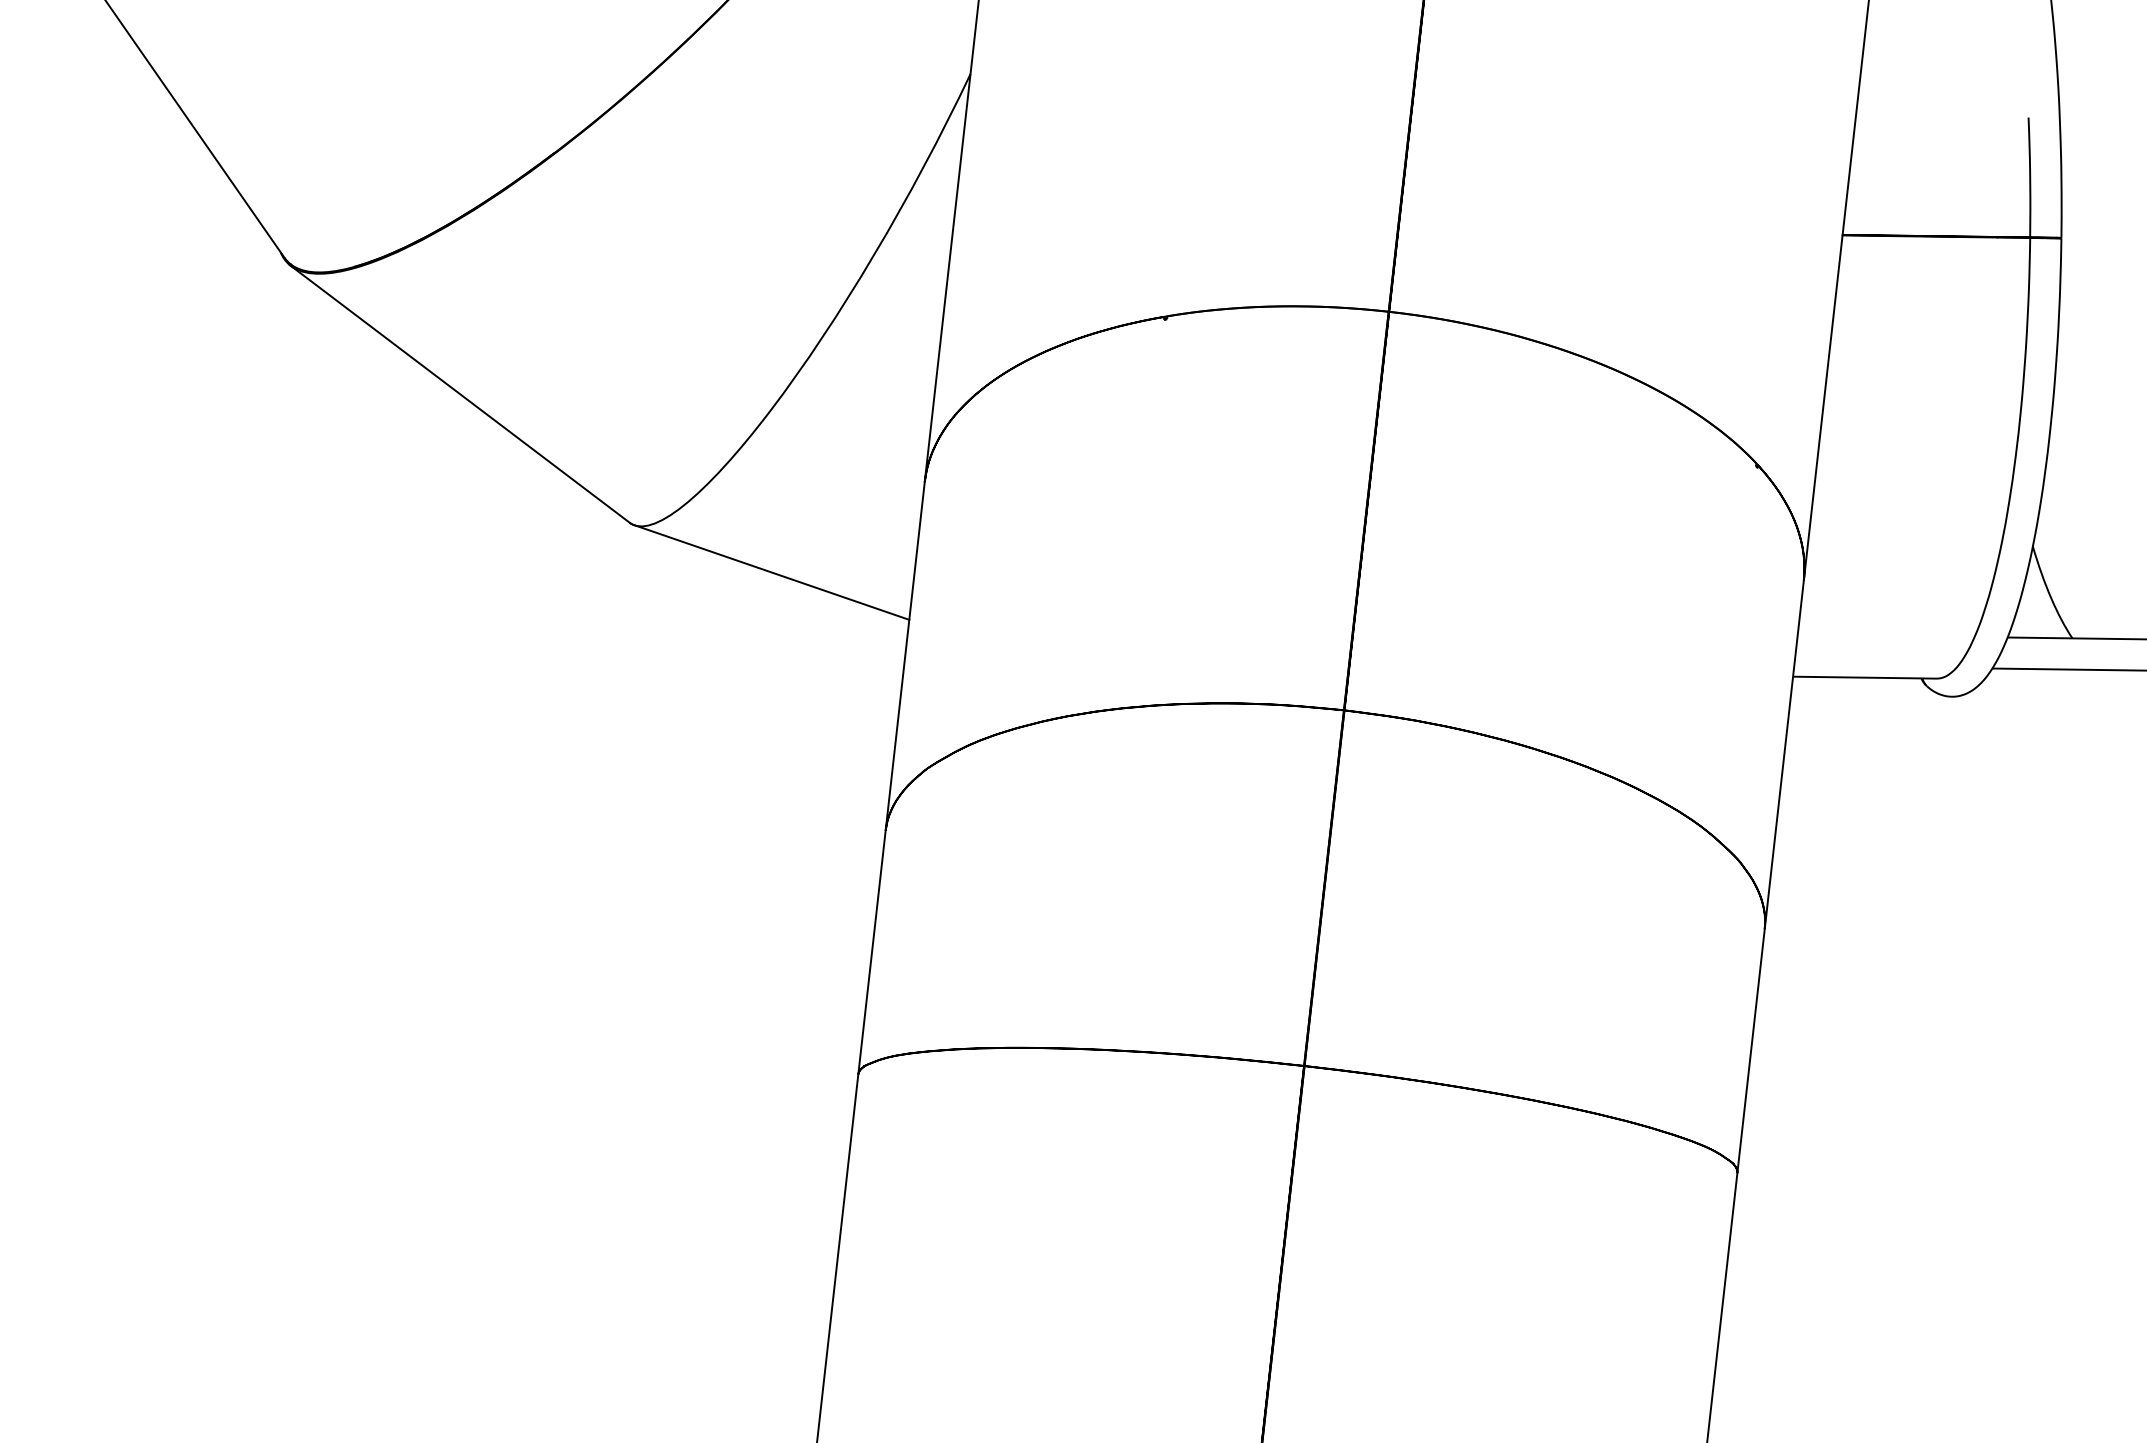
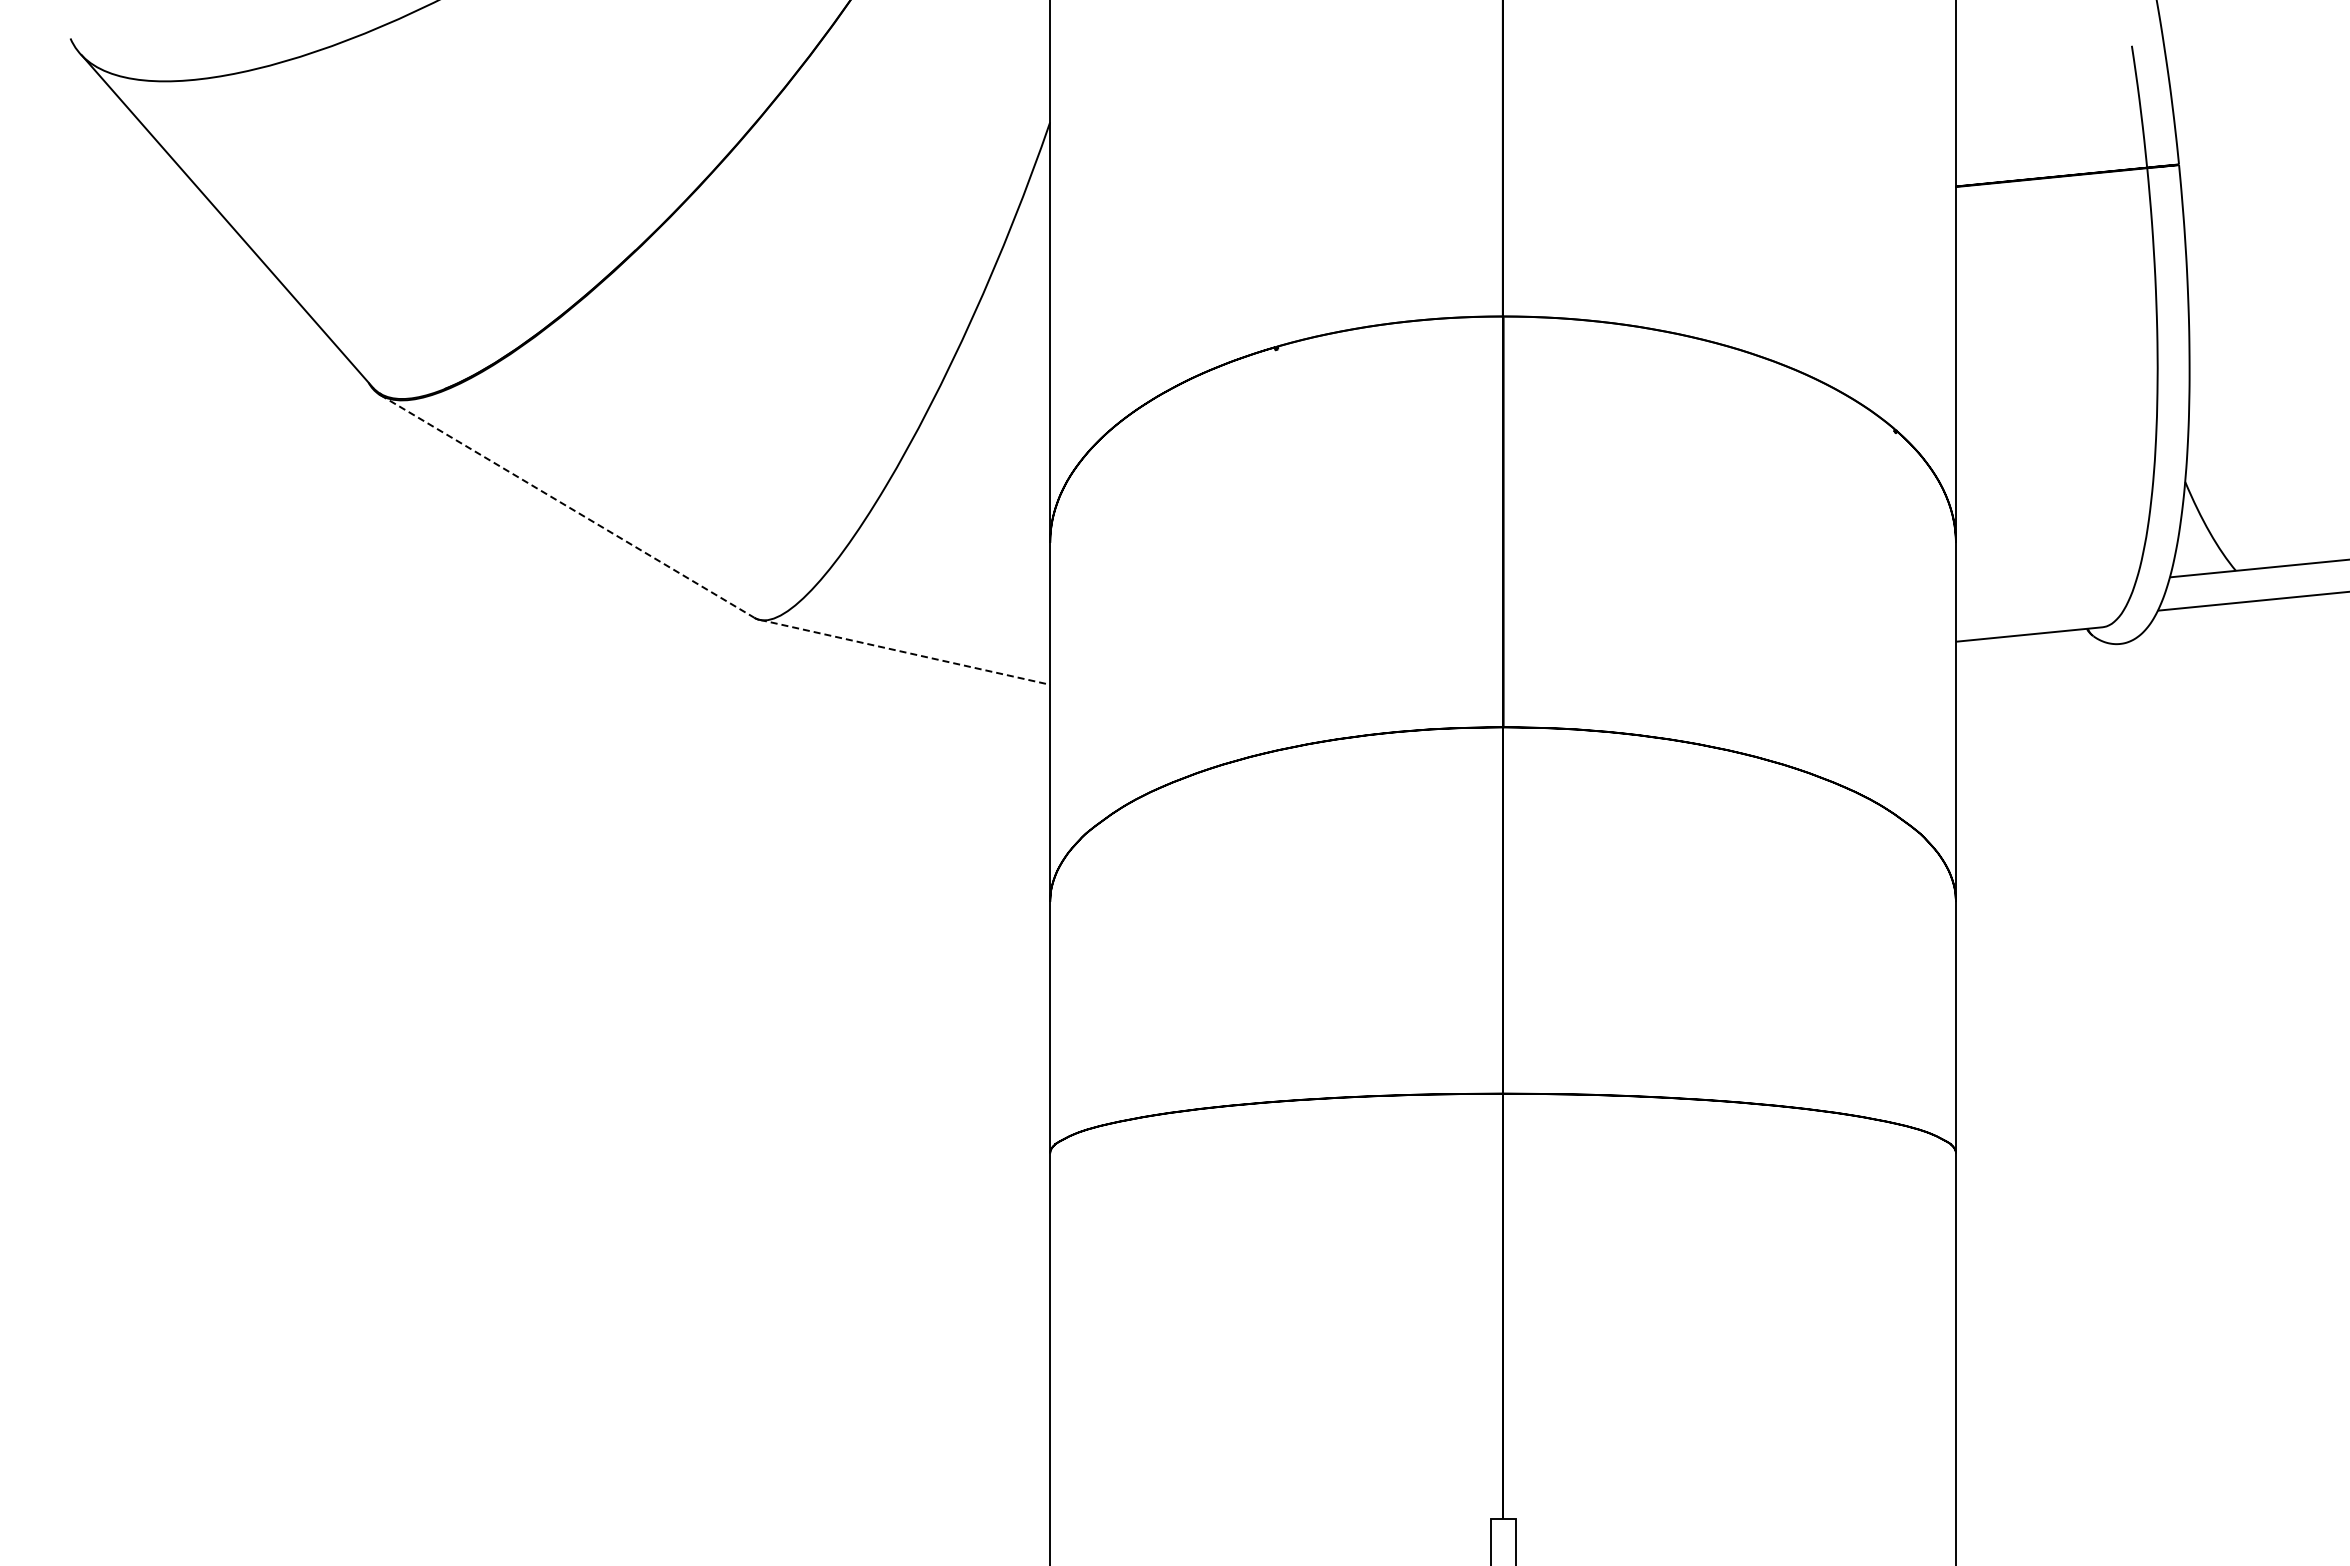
line: (460, 394) -> (567, 506), solid -> dashed
line: (772, 572) -> (905, 652), solid -> dashed

